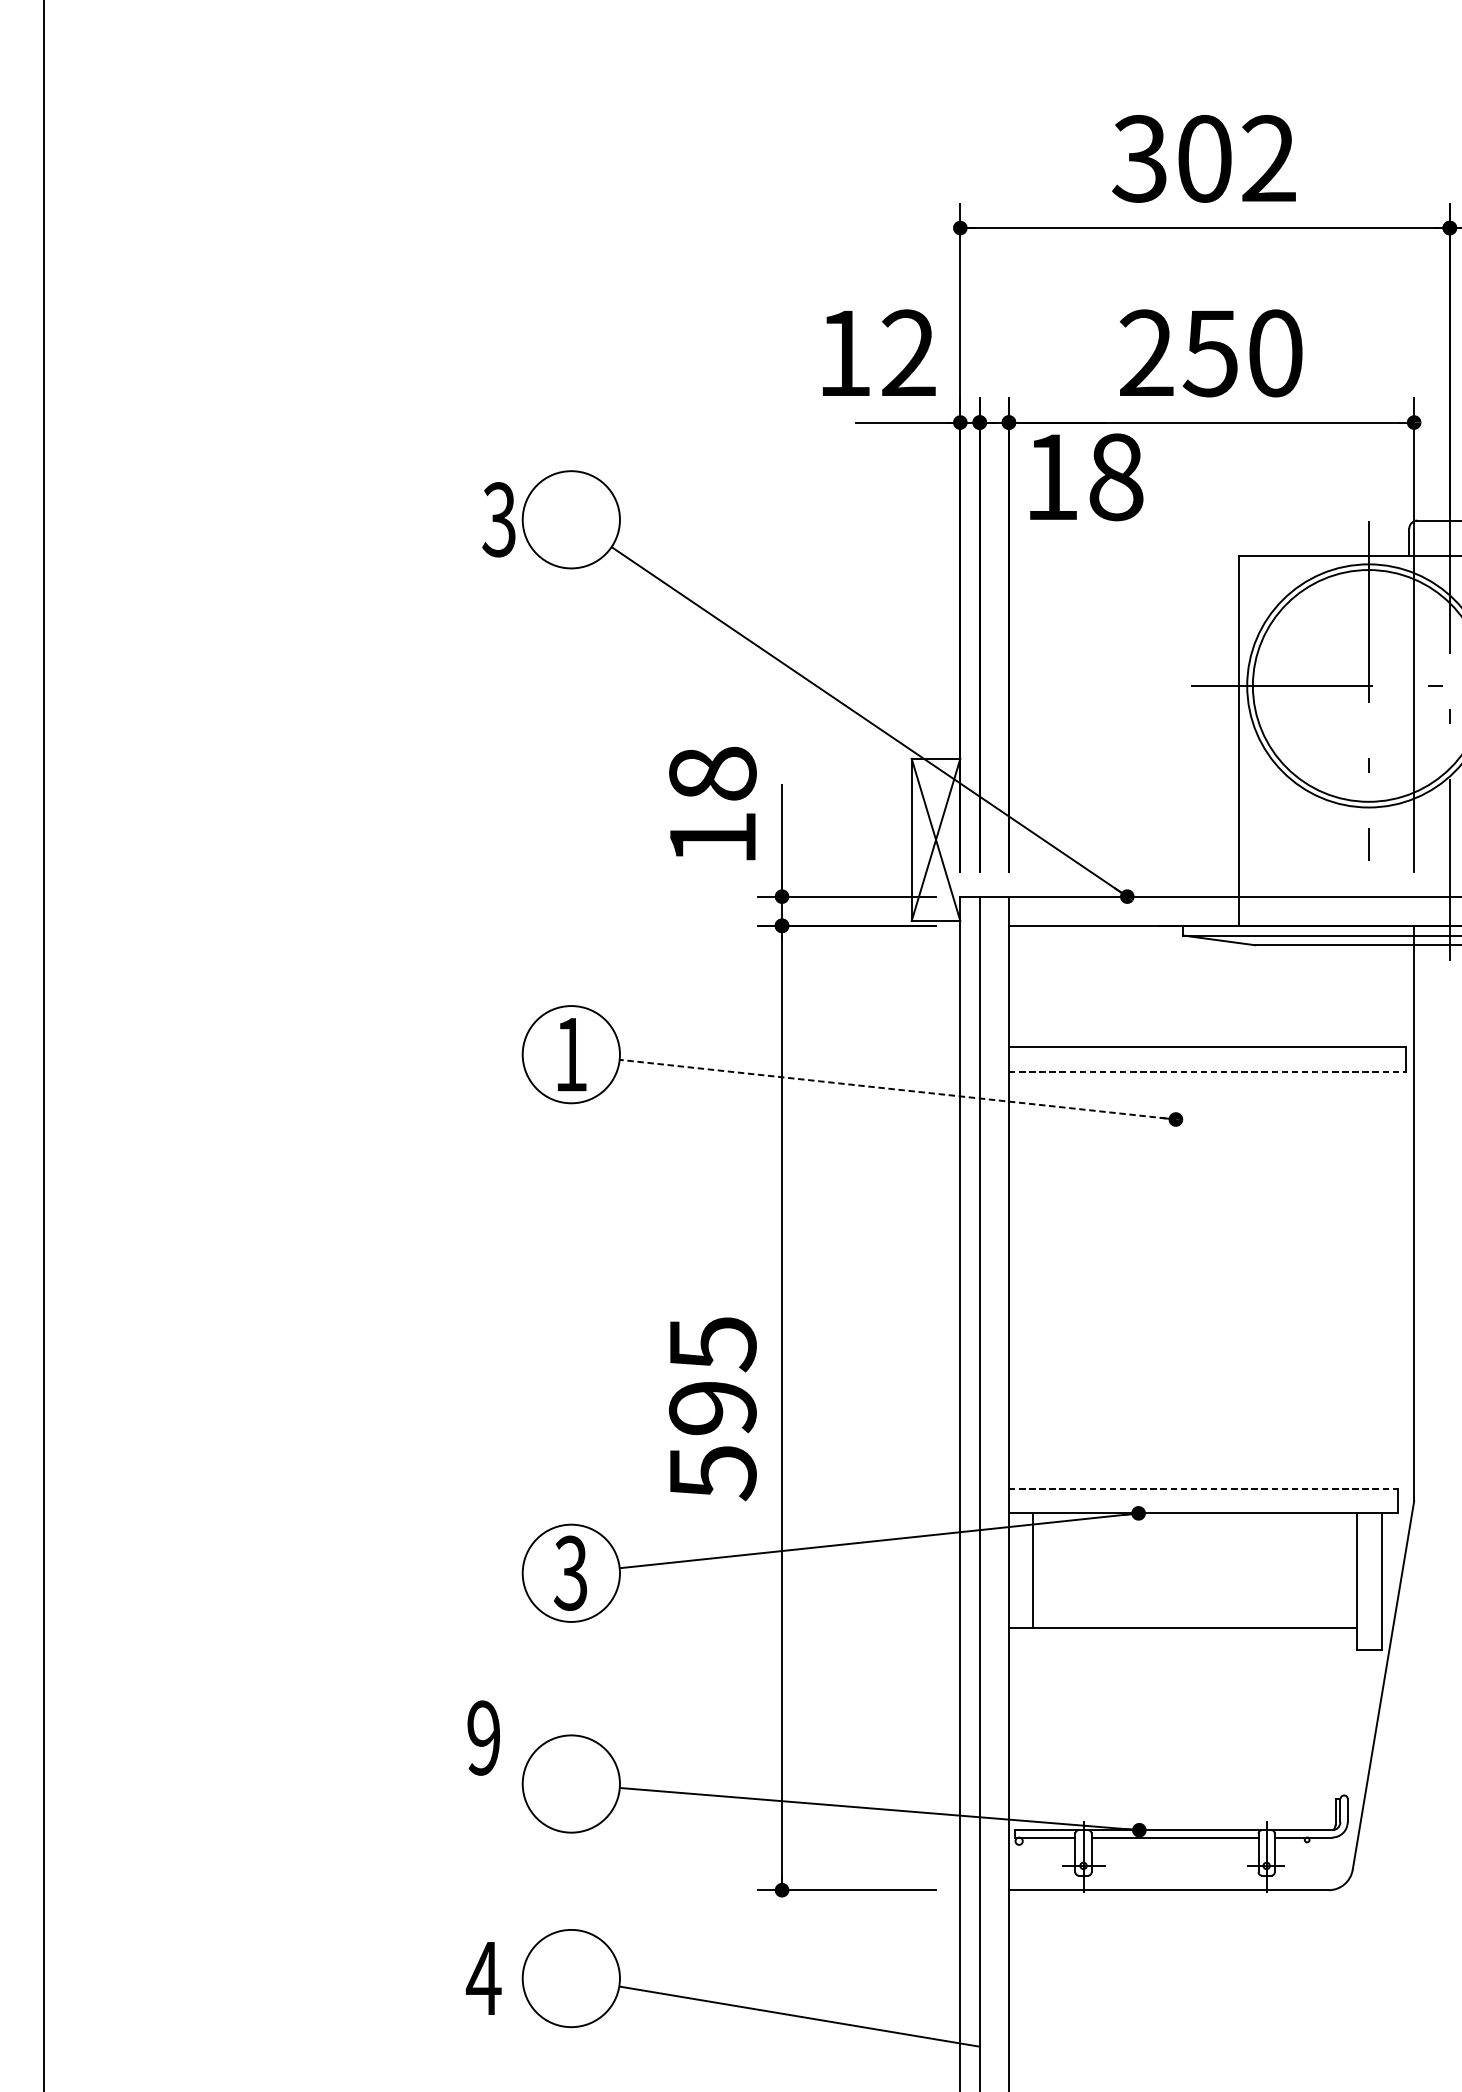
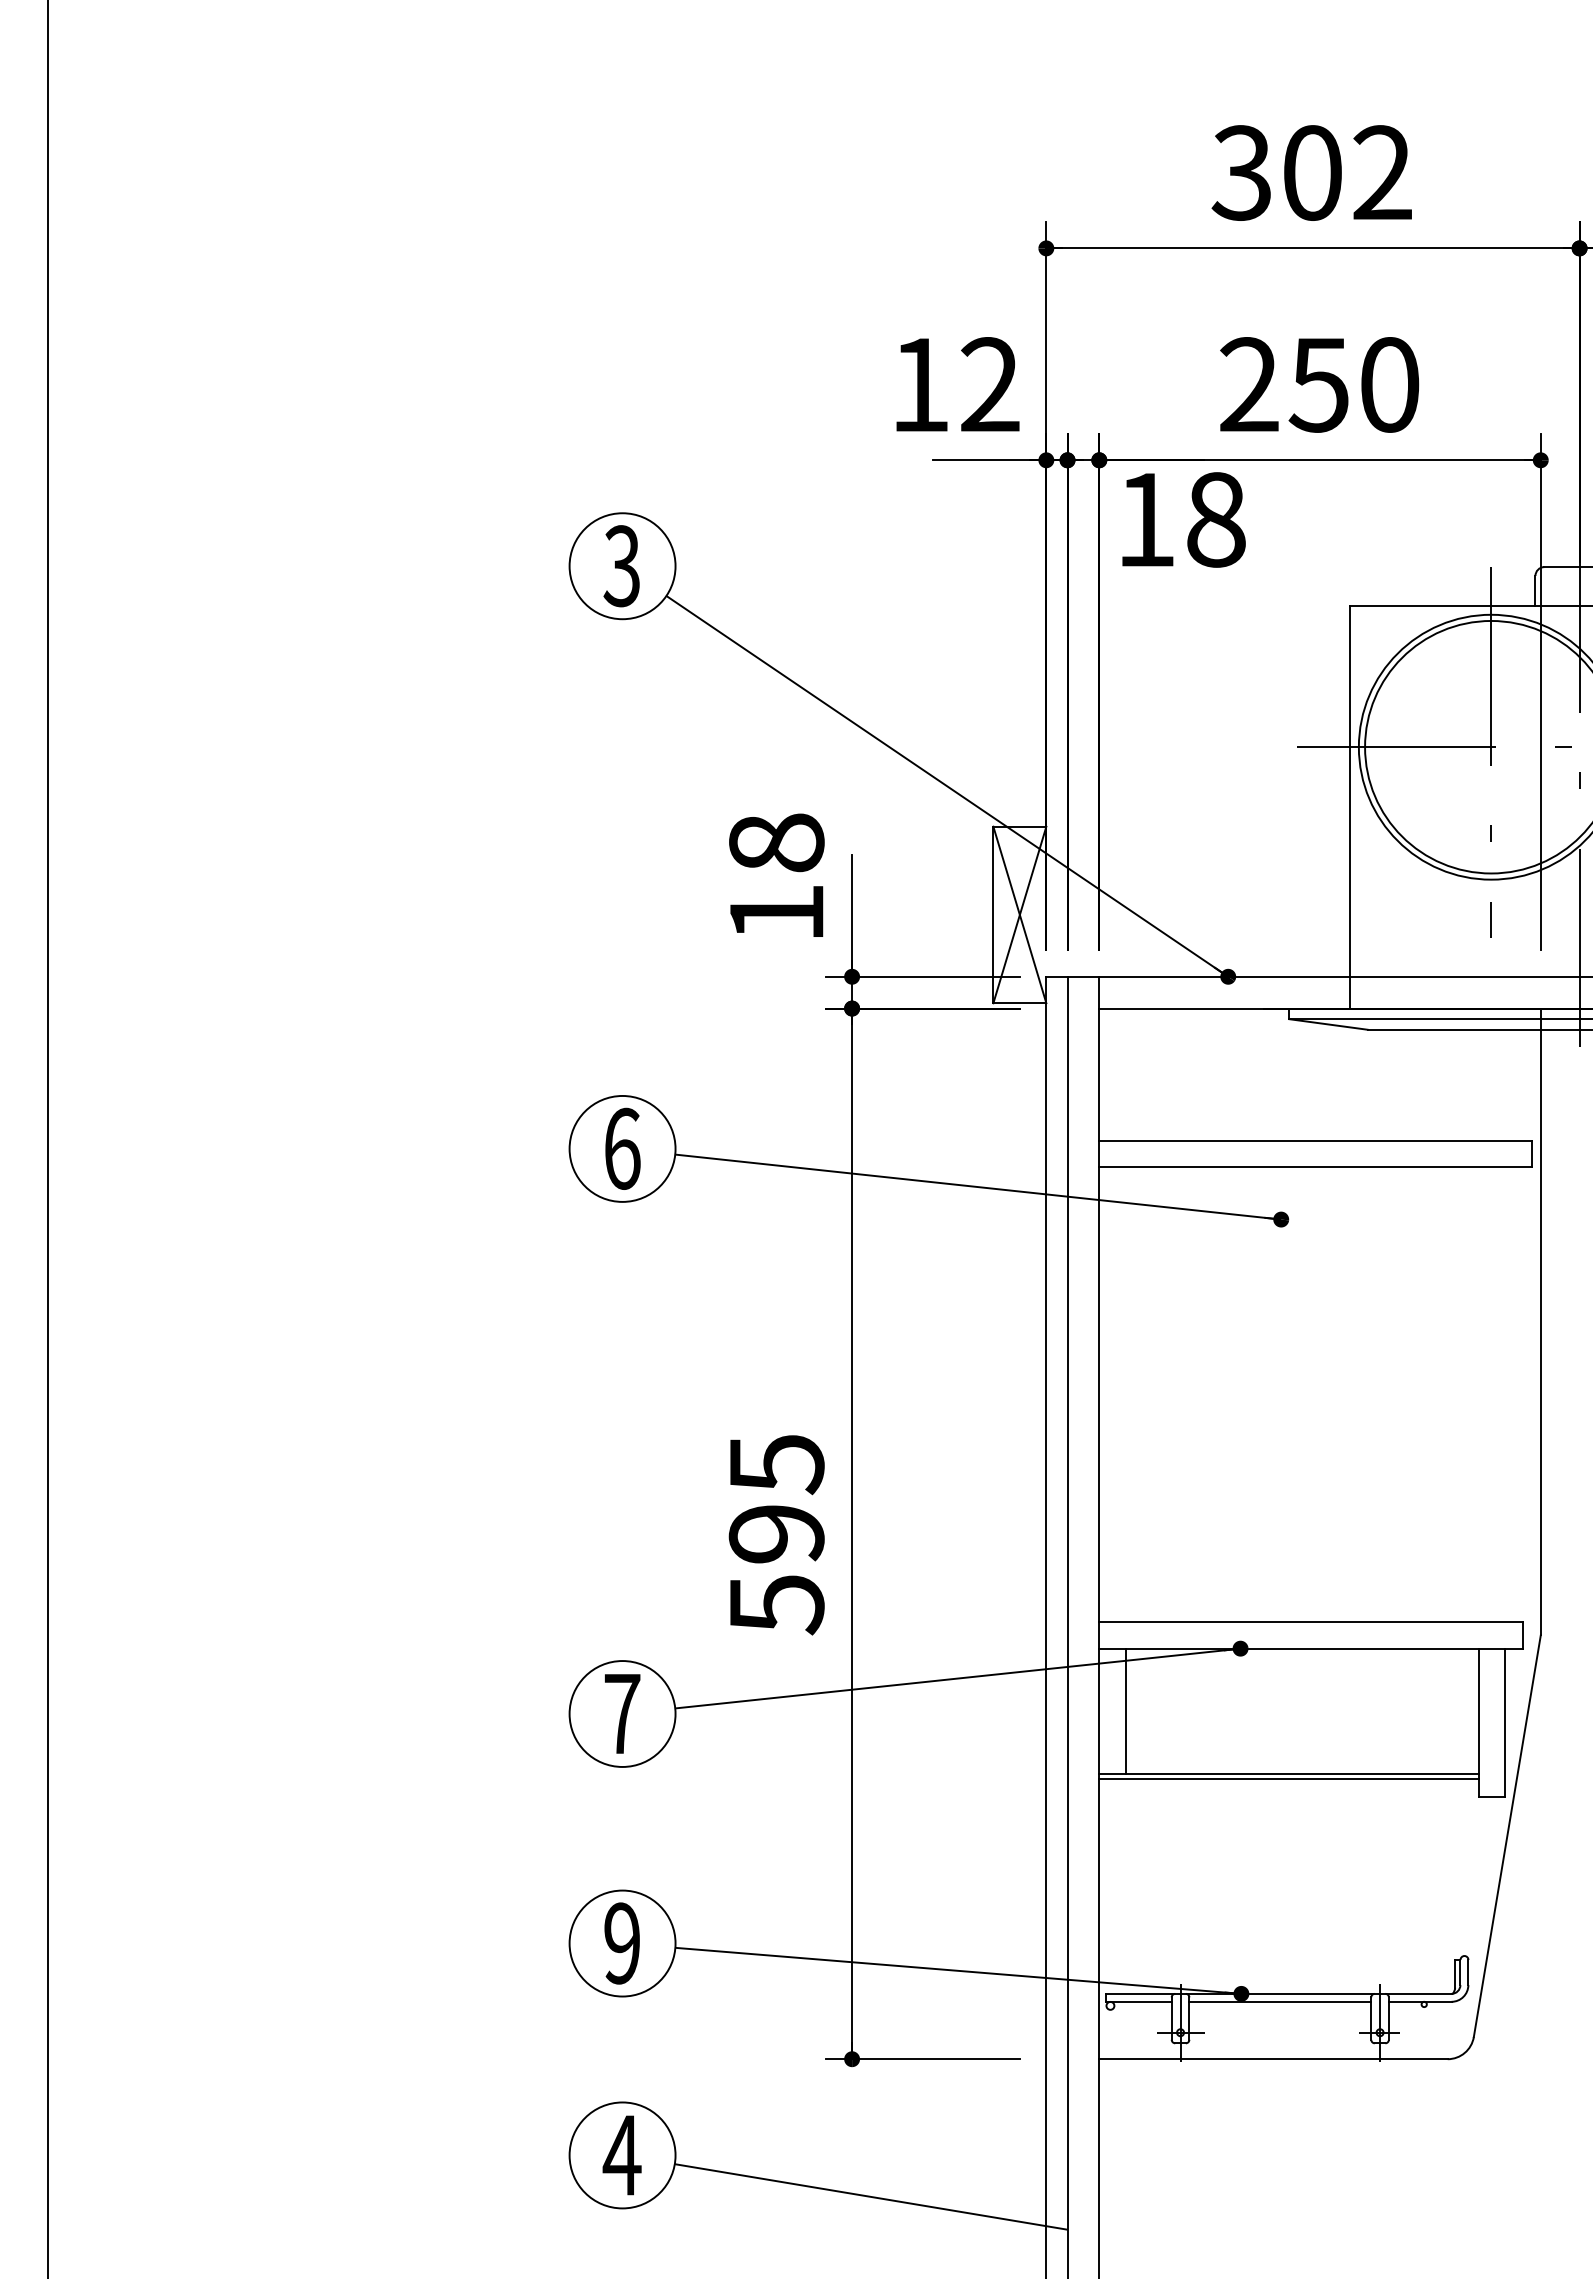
text: (498, 520) -> (621, 566), moved
text: (571, 1054) -> (622, 1148), 1 -> 6
line: (1208, 1071) -> (1316, 1167), dashed -> solid
line: (898, 1090) -> (978, 1187), dashed -> solid
line: (1203, 1489) -> (1311, 1622), dashed -> solid
text: (570, 1572) -> (621, 1713), 3 -> 7
line: (1182, 1633) -> (1288, 1779), added
text: (483, 1738) -> (621, 1943), moved
text: (483, 1978) -> (621, 2155), moved

